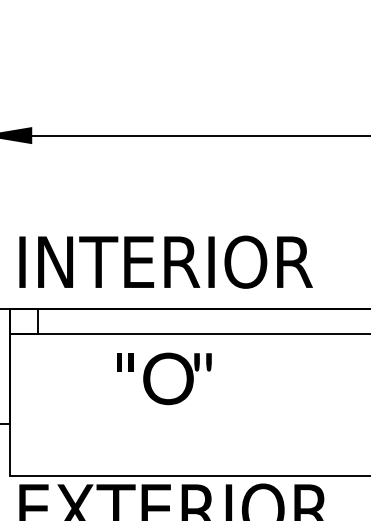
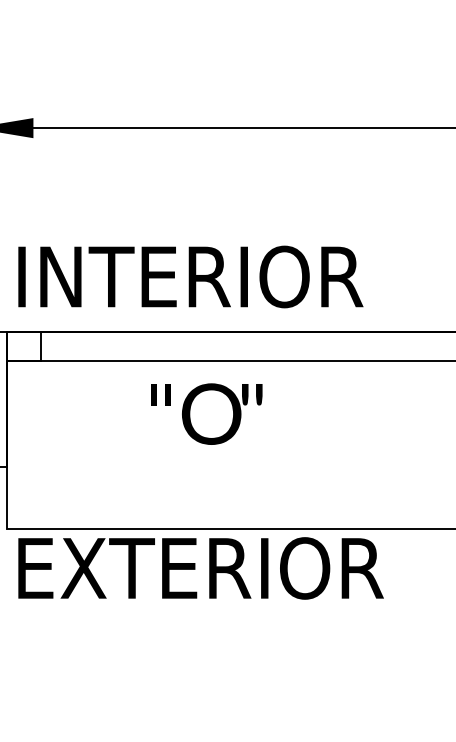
text: (164, 378) -> (206, 413), moved

